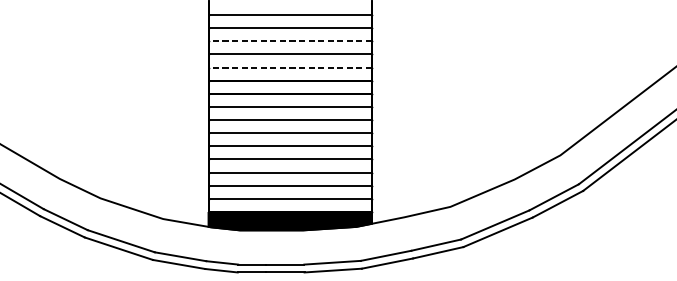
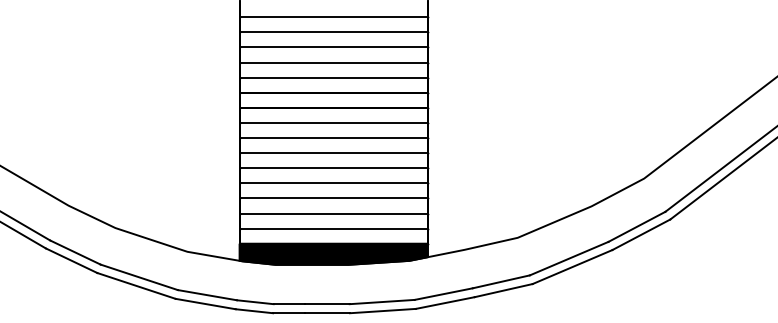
line: (290, 41) -> (333, 47), dashed -> solid
line: (290, 67) -> (333, 77), dashed -> solid

